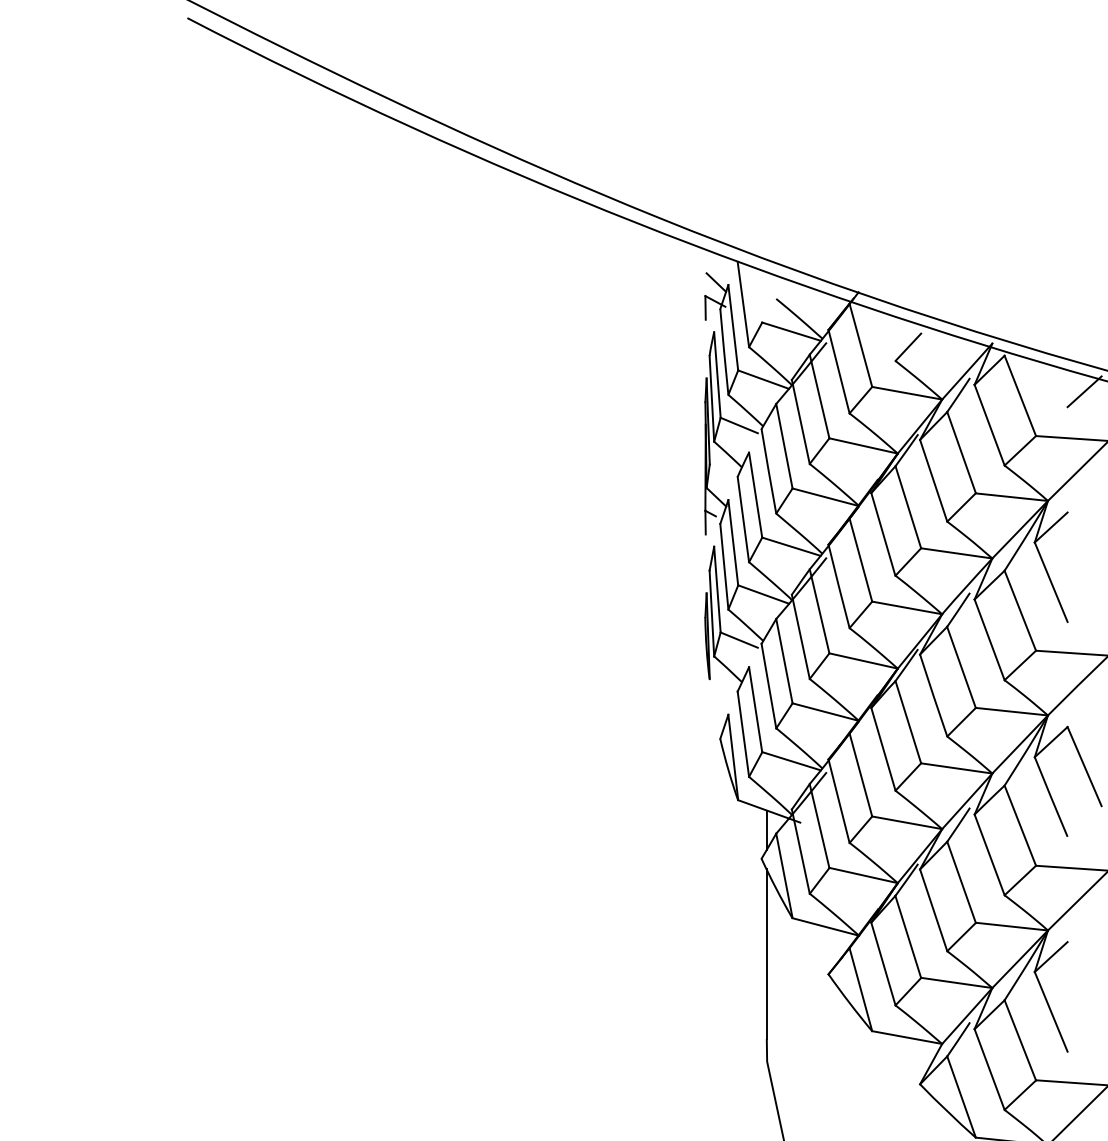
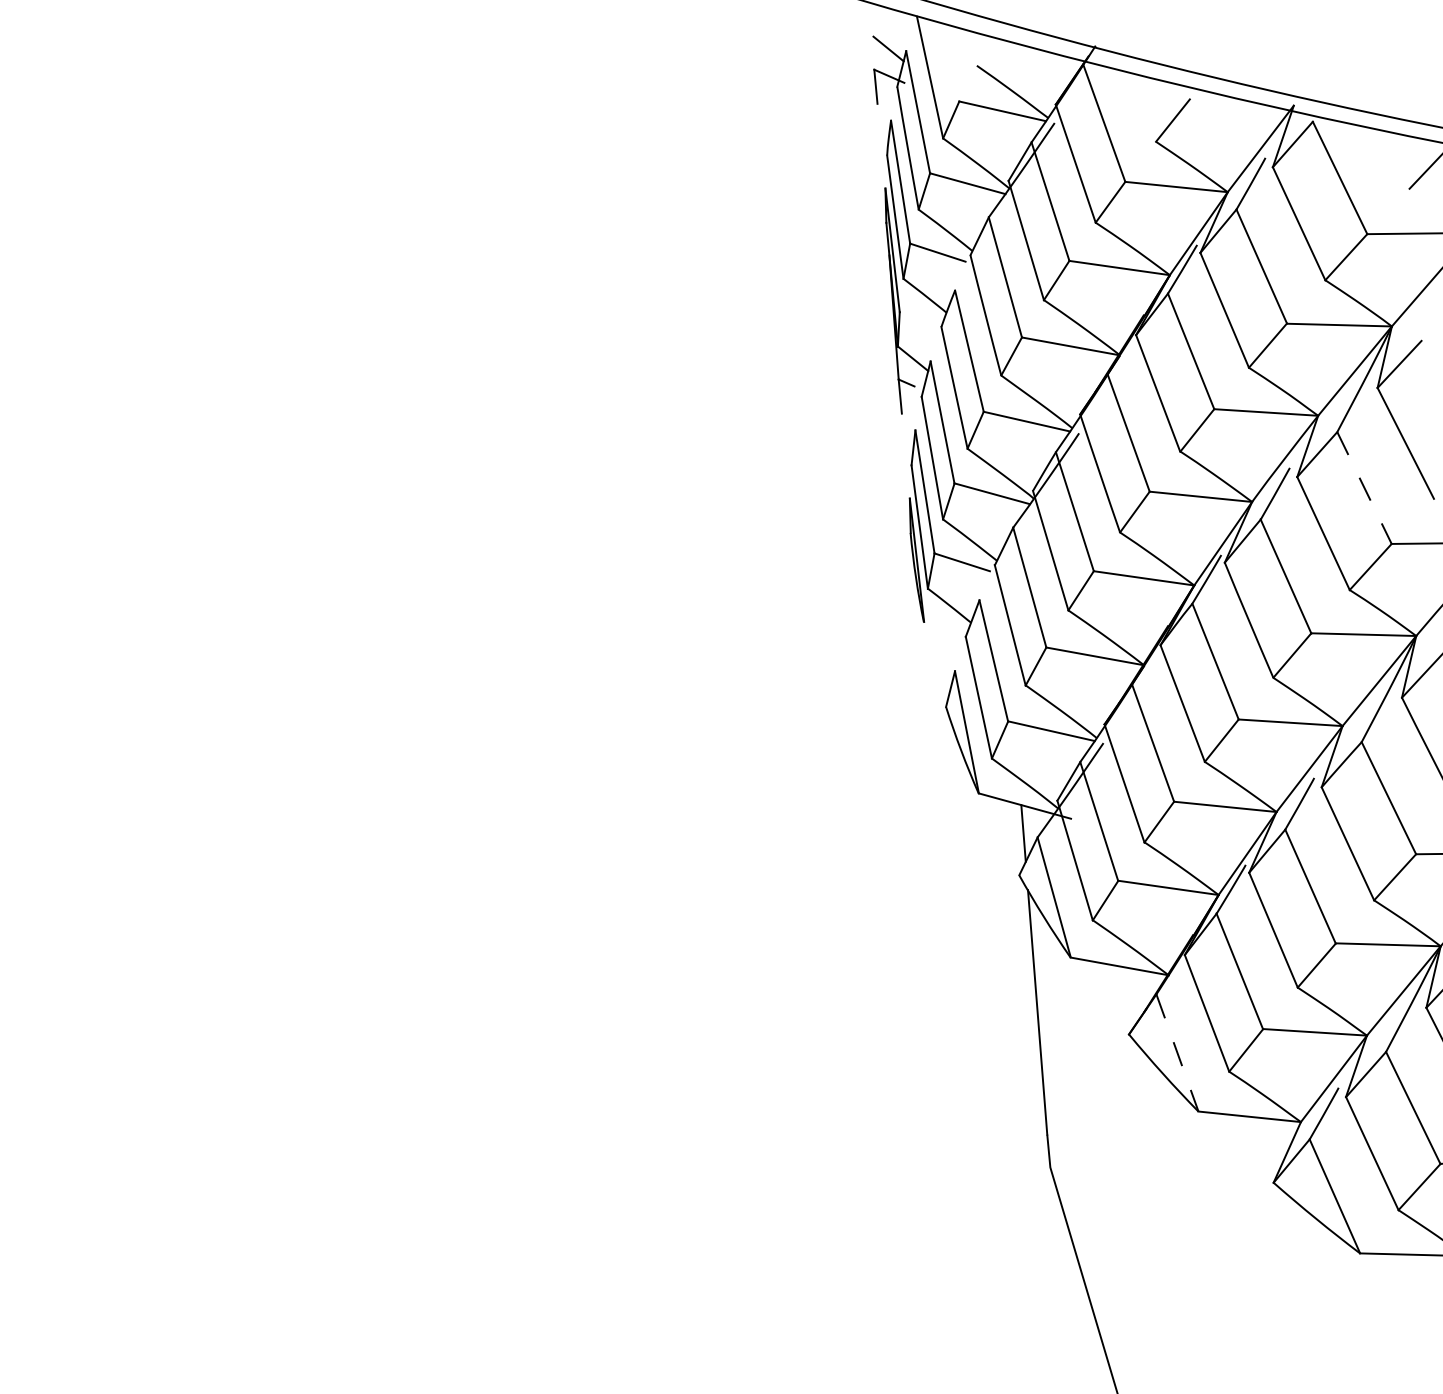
line: (1020, 610) -> (1364, 487), solid -> dashed
line: (860, 989) -> (1176, 1052), solid -> dashed

